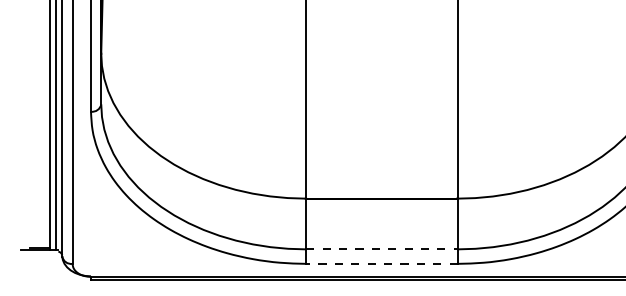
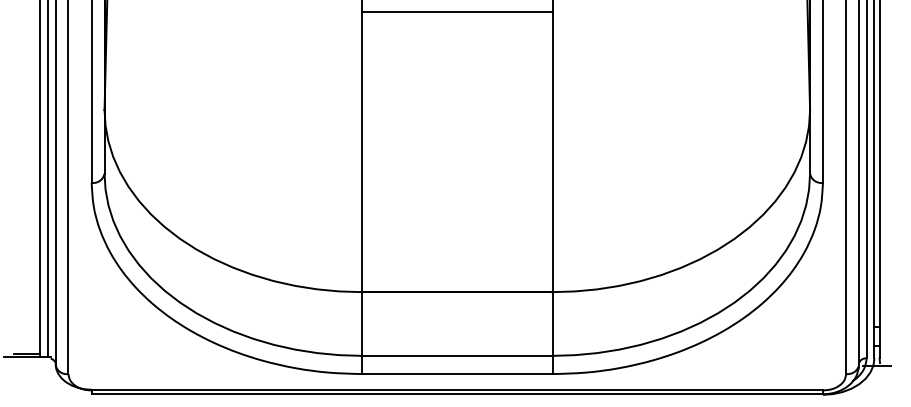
line: (382, 249) -> (457, 355), dashed -> solid
line: (381, 264) -> (456, 374), dashed -> solid

